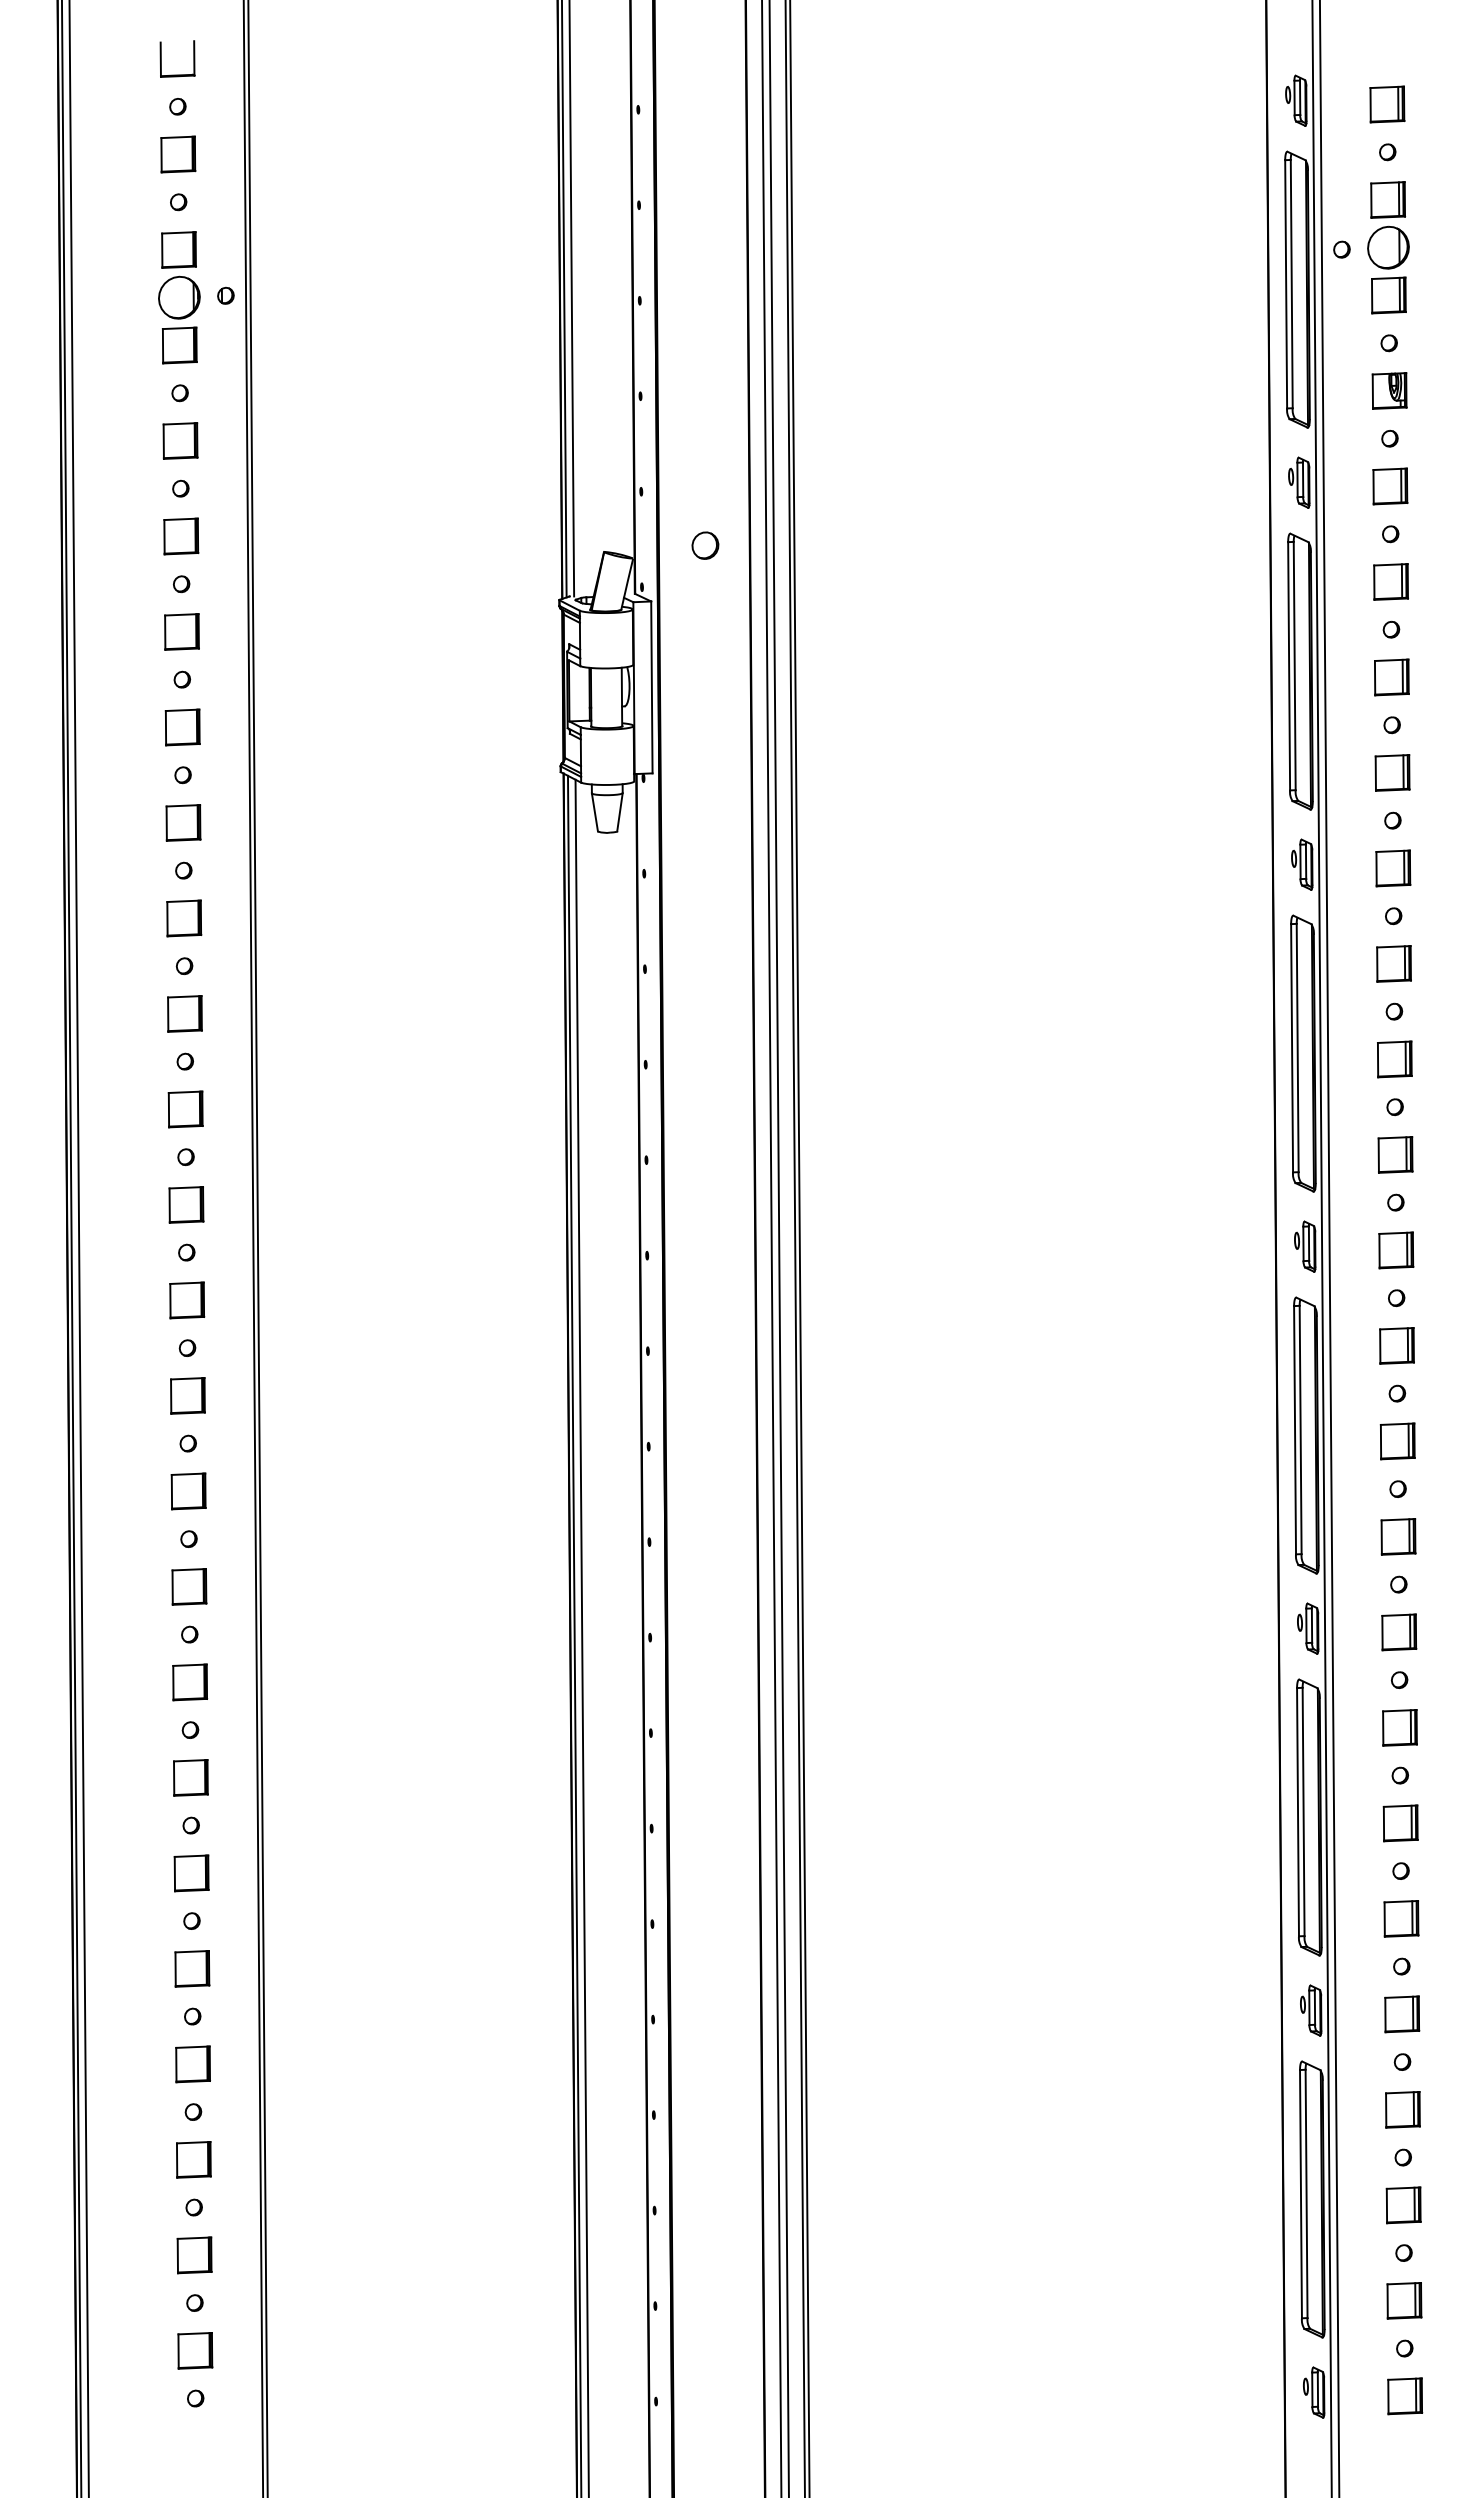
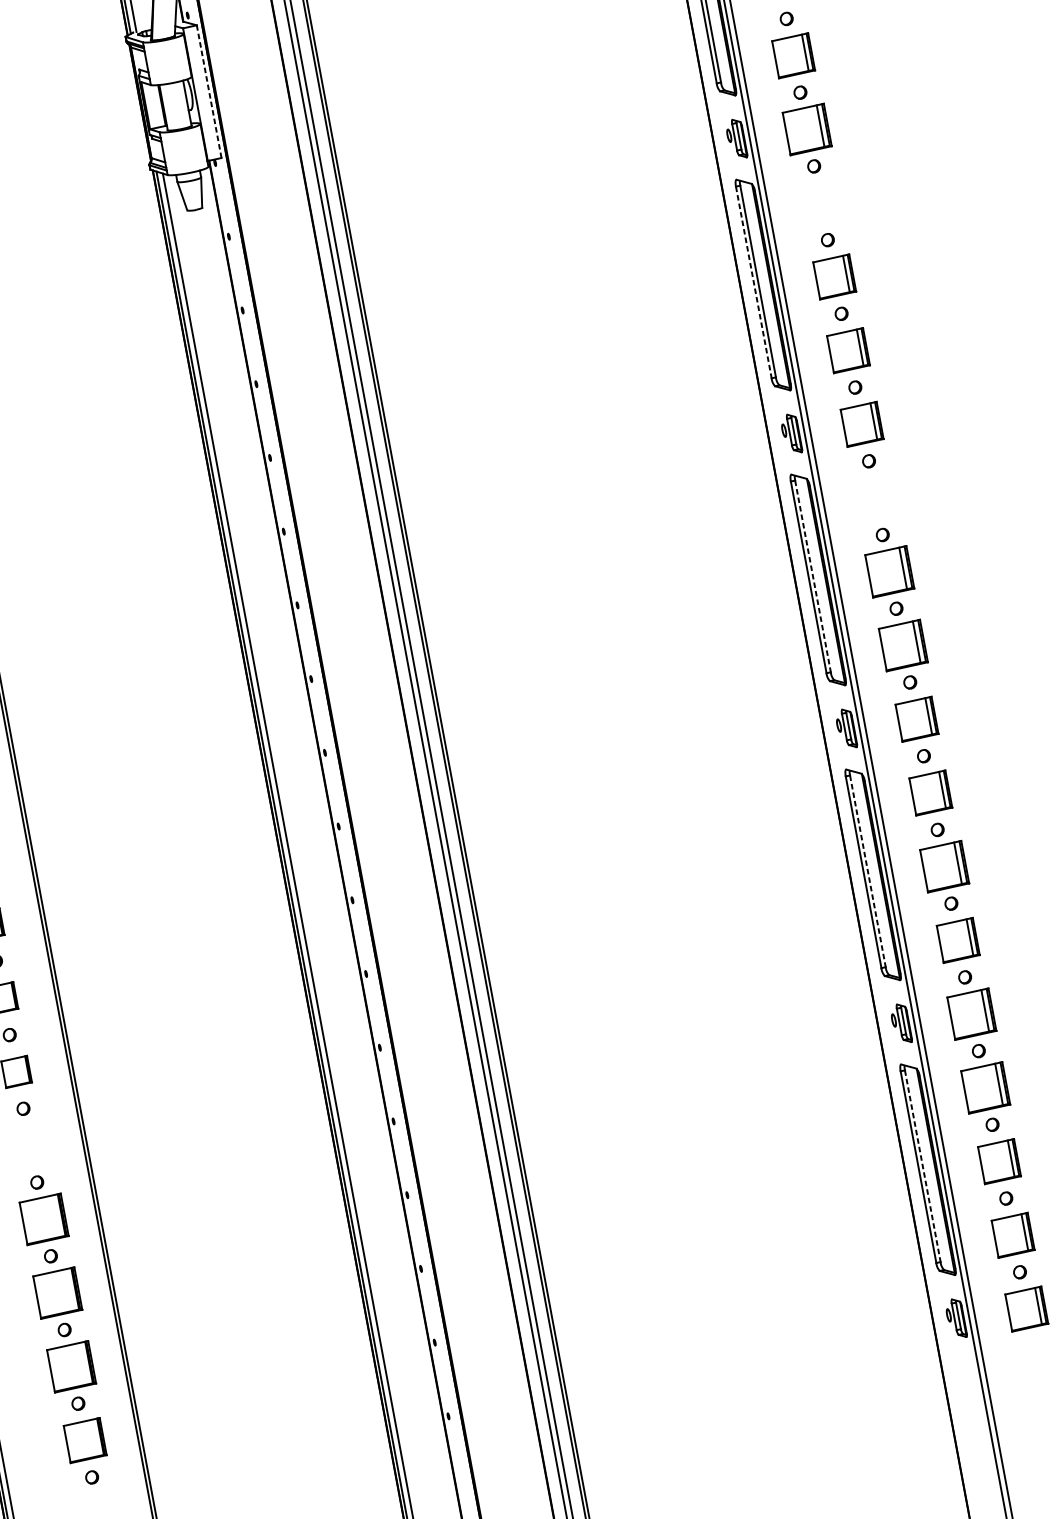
line: (651, 687) -> (208, 91), solid -> dashed
part: (1392, 772) -> (793, 55), size x1.4
part: (1393, 868) -> (807, 129), size x1.6
part: (1393, 963) -> (820, 202), removed
line: (1292, 1048) -> (754, 282), solid -> dashed
part: (1394, 1059) -> (834, 277), size x1.4
part: (1395, 1154) -> (848, 350), size x1.4
part: (1396, 1250) -> (862, 424), size x1.4
part: (1396, 1345) -> (875, 497), removed
line: (1300, 1430) -> (812, 576), solid -> dashed
part: (1397, 1441) -> (889, 571), size x1.6
part: (1398, 1536) -> (903, 645), size x1.6
part: (1399, 1632) -> (917, 719), size x1.4
part: (1399, 1727) -> (930, 792), size x1.4
line: (1303, 1812) -> (867, 871), solid -> dashed
part: (1400, 1823) -> (944, 866), size x1.6
part: (1401, 1918) -> (958, 940), size x1.4
part: (192, 1968) -> (30, 1145), removed
part: (1402, 2014) -> (972, 1014), size x1.6
part: (192, 2064) -> (43, 1219), size x1.6
part: (1402, 2109) -> (985, 1087), size x1.6
part: (193, 2159) -> (57, 1292), size x1.6
line: (1306, 2194) -> (922, 1166), solid -> dashed
part: (1403, 2205) -> (999, 1161), size x1.4
part: (194, 2255) -> (71, 1366), size x1.6
part: (1404, 2300) -> (1013, 1235), size x1.4
part: (195, 2350) -> (85, 1440), size x1.4
part: (1405, 2396) -> (1027, 1309), size x1.4

